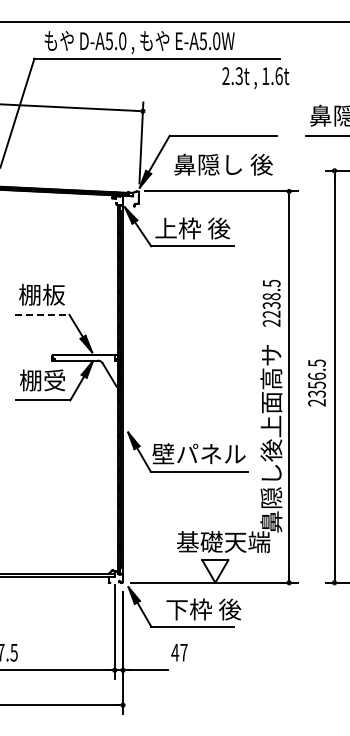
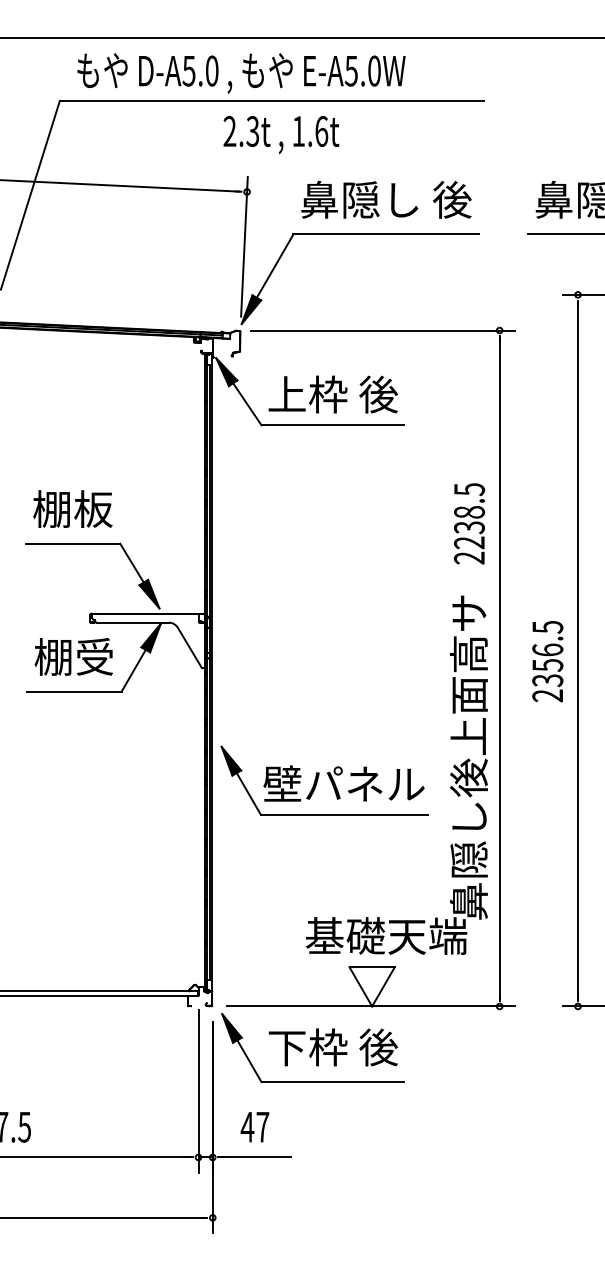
text: (255, 78) -> (280, 135), moved
text: (223, 164) -> (386, 199), moved
line: (42, 314) -> (73, 543), dashed -> solid
text: (203, 609) -> (332, 1047), moved
text: (179, 652) -> (255, 1126), moved

